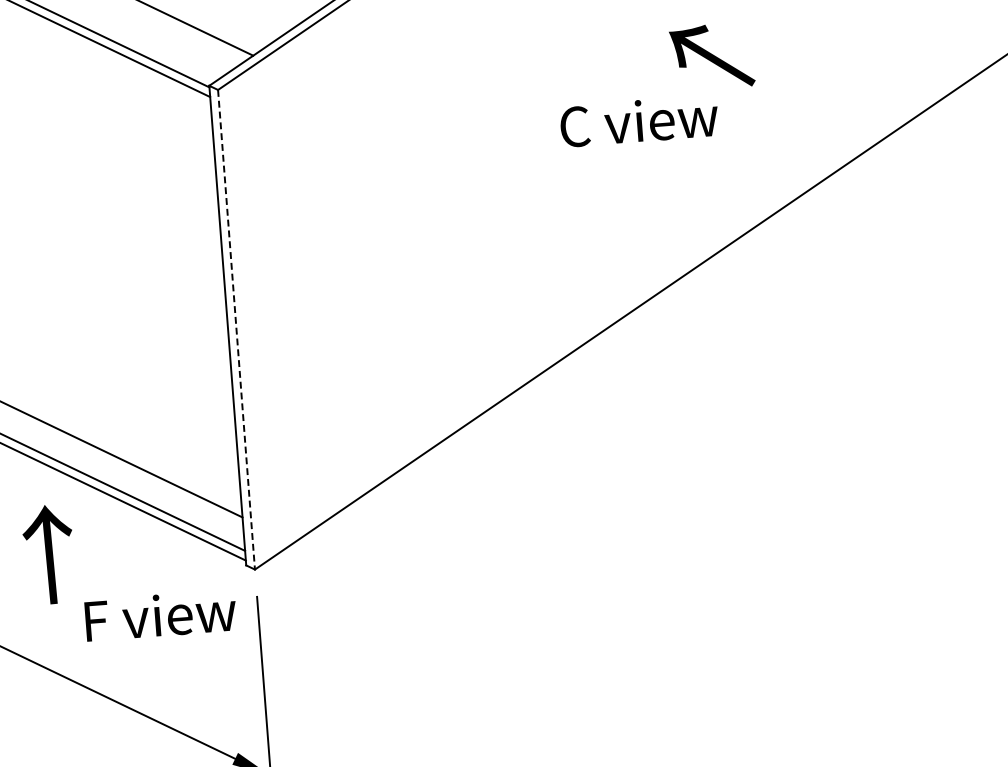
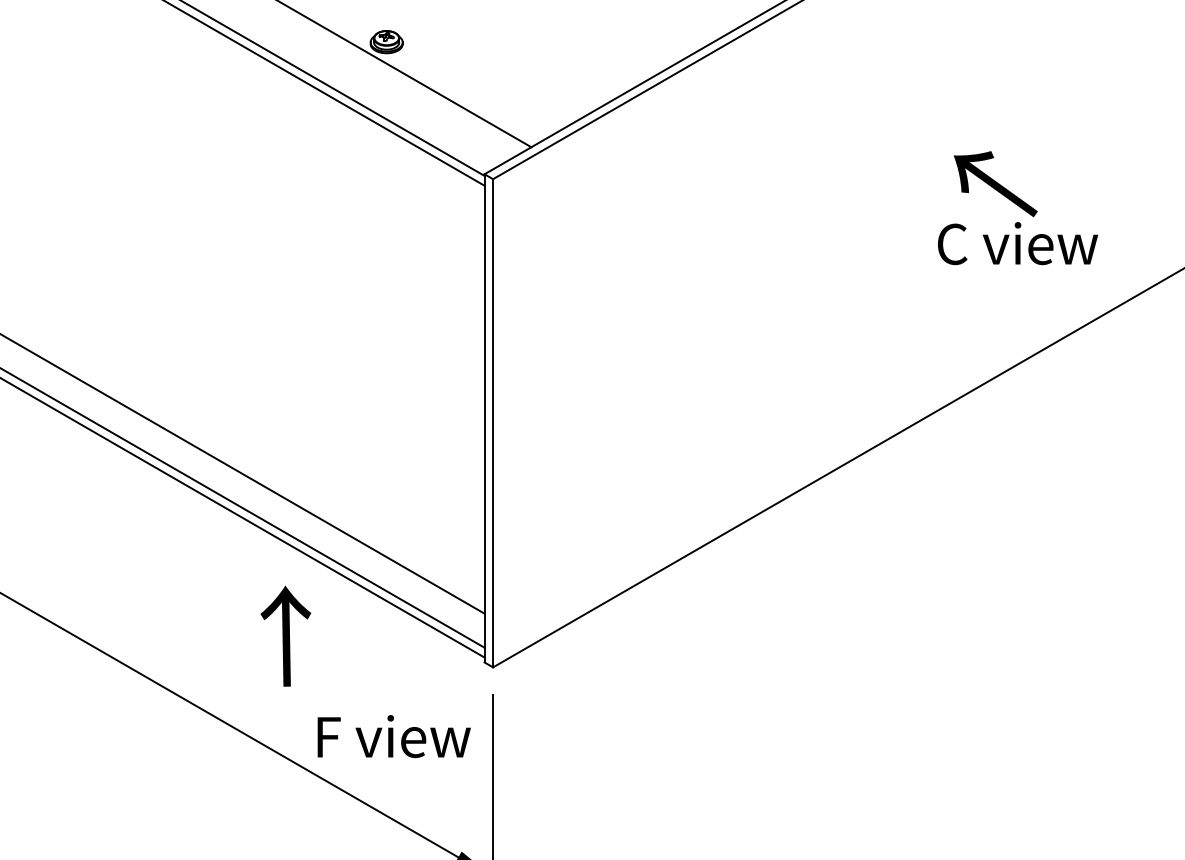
text: (638, 121) -> (1017, 243), moved
line: (236, 329) -> (493, 423), dashed -> solid
text: (160, 615) -> (393, 736), moved

